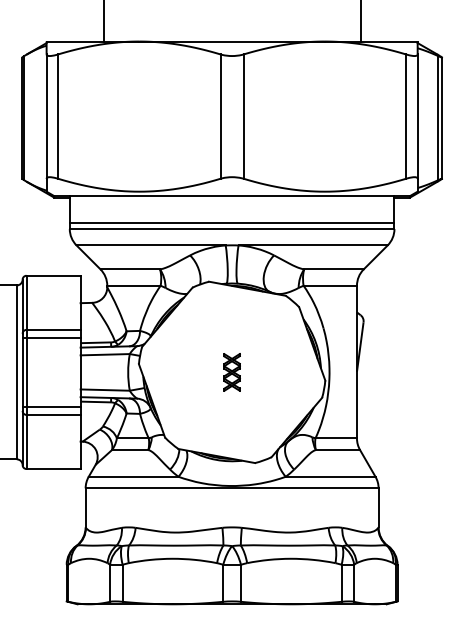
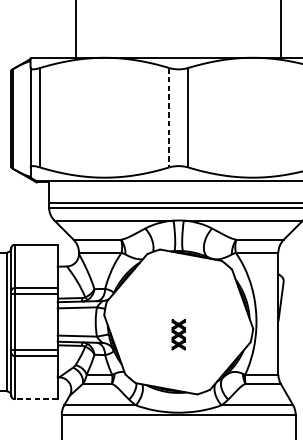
line: (220, 117) -> (169, 118), solid -> dashed
part: (231, 372) -> (178, 334), moved
line: (53, 469) -> (36, 399), solid -> dashed

